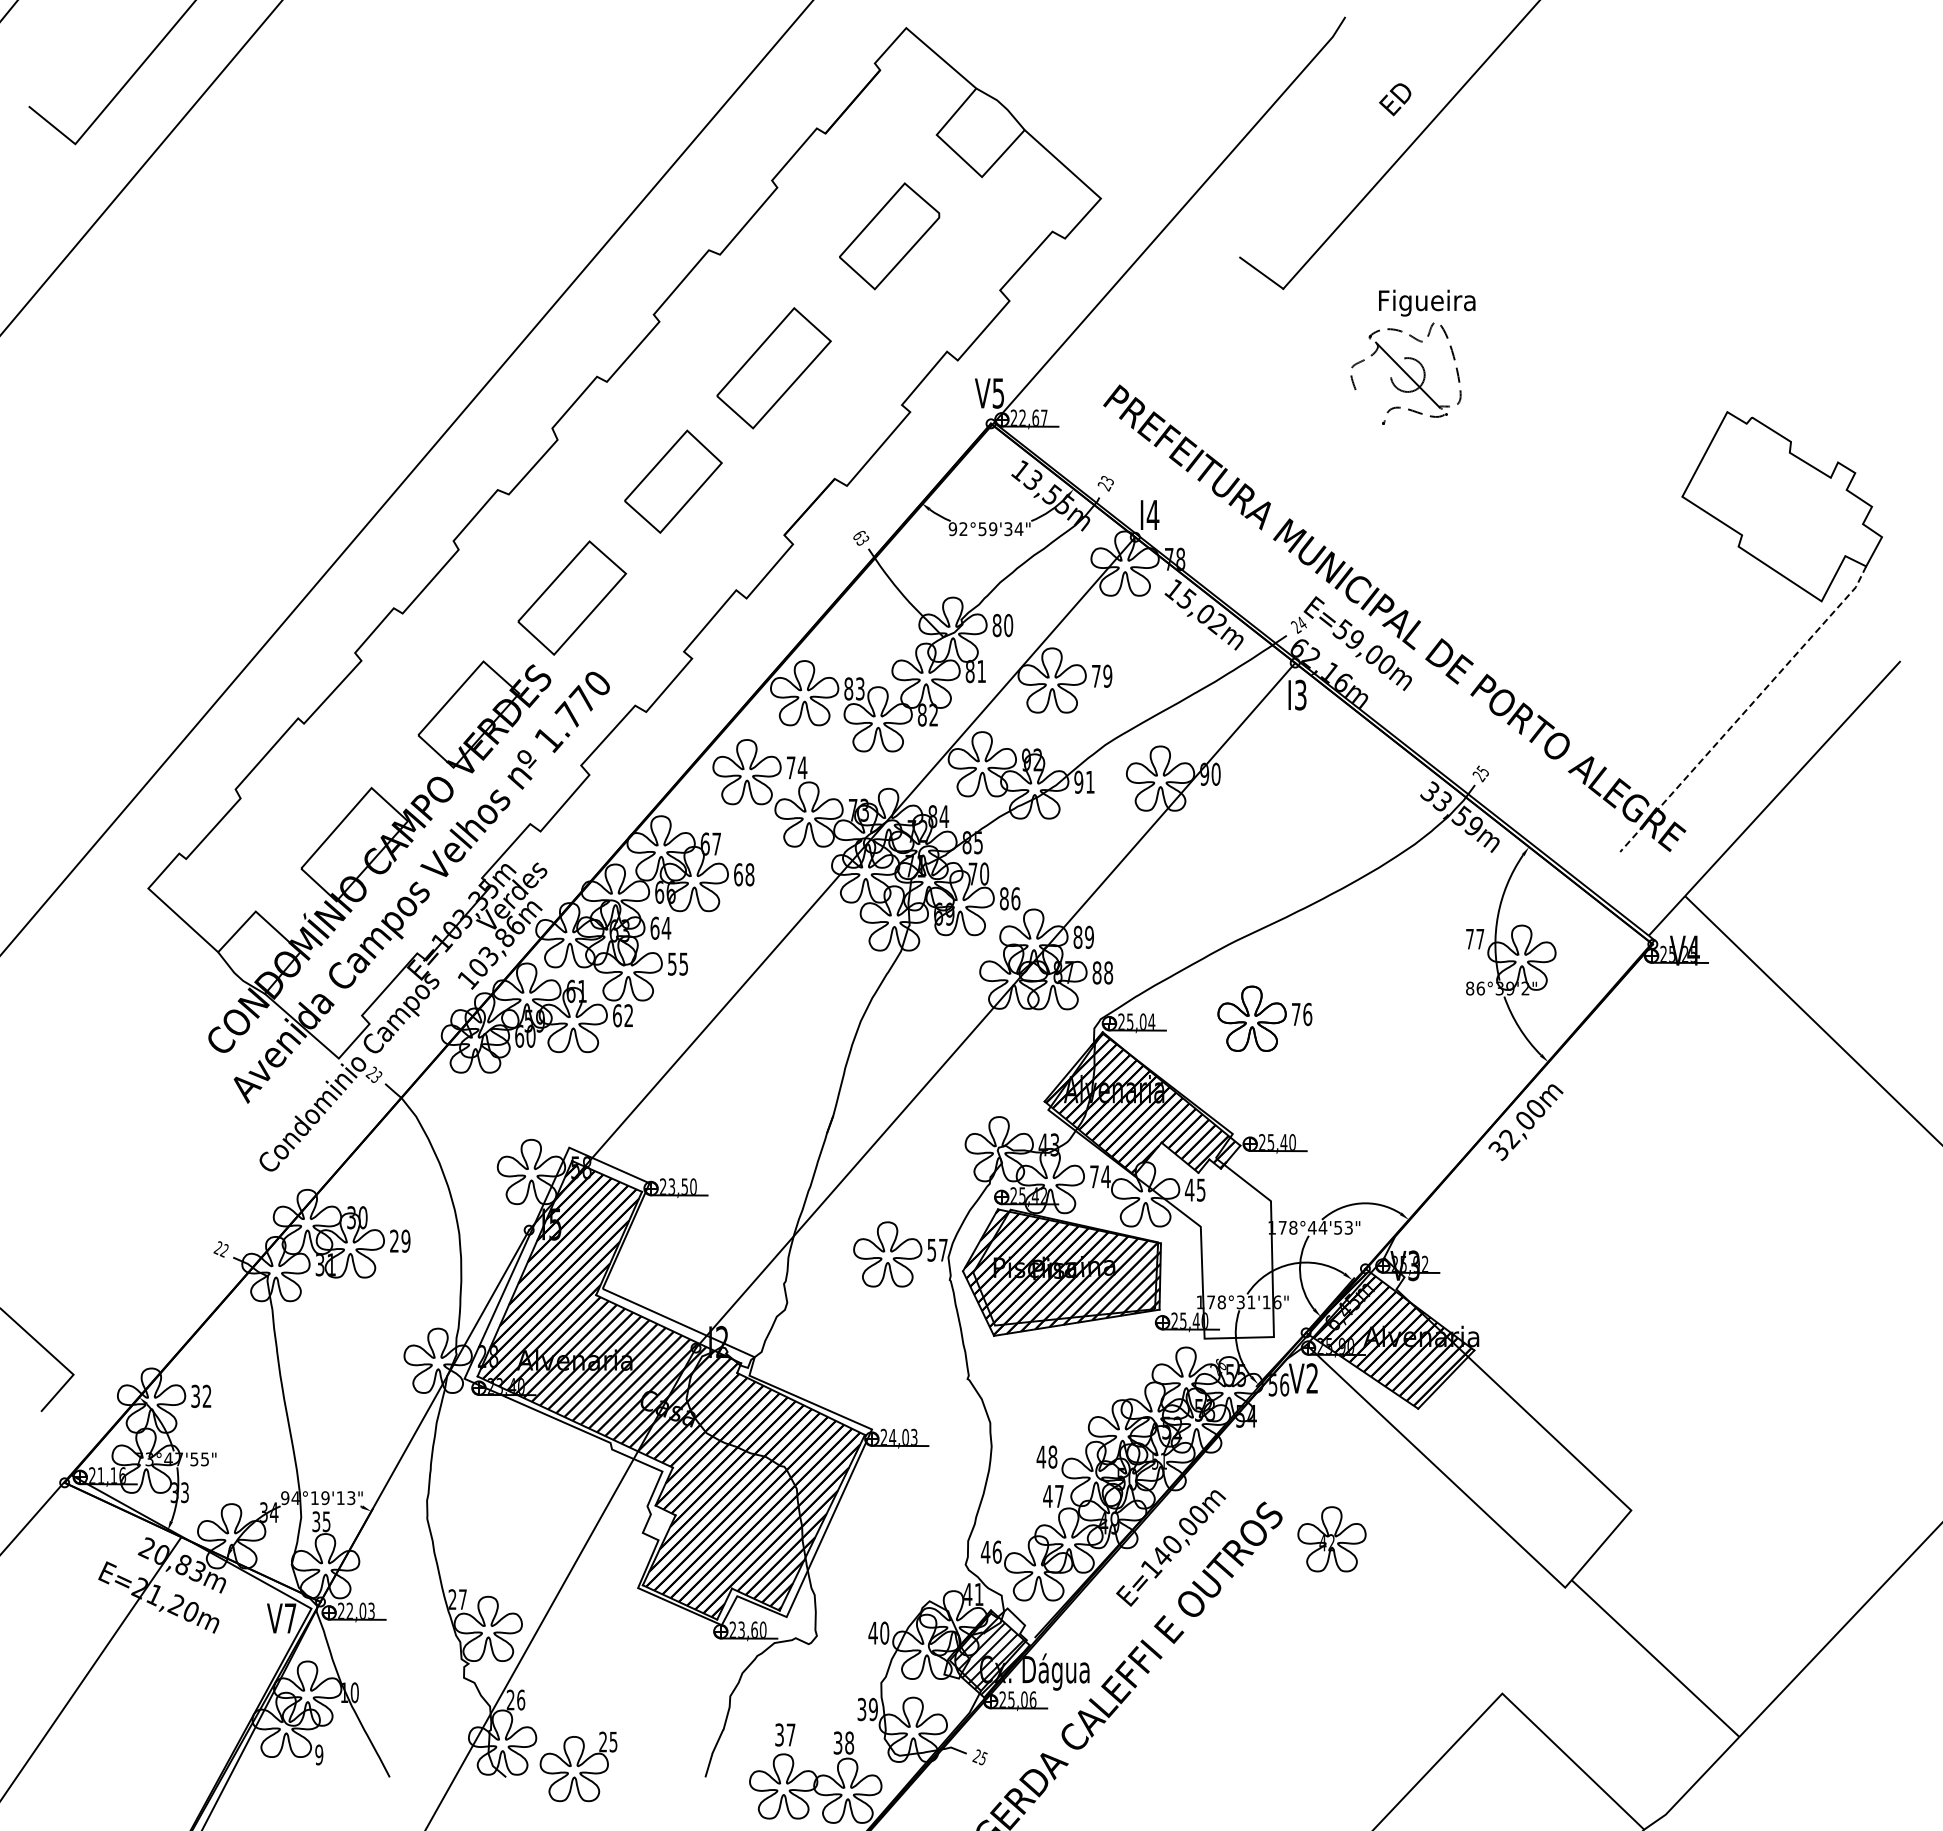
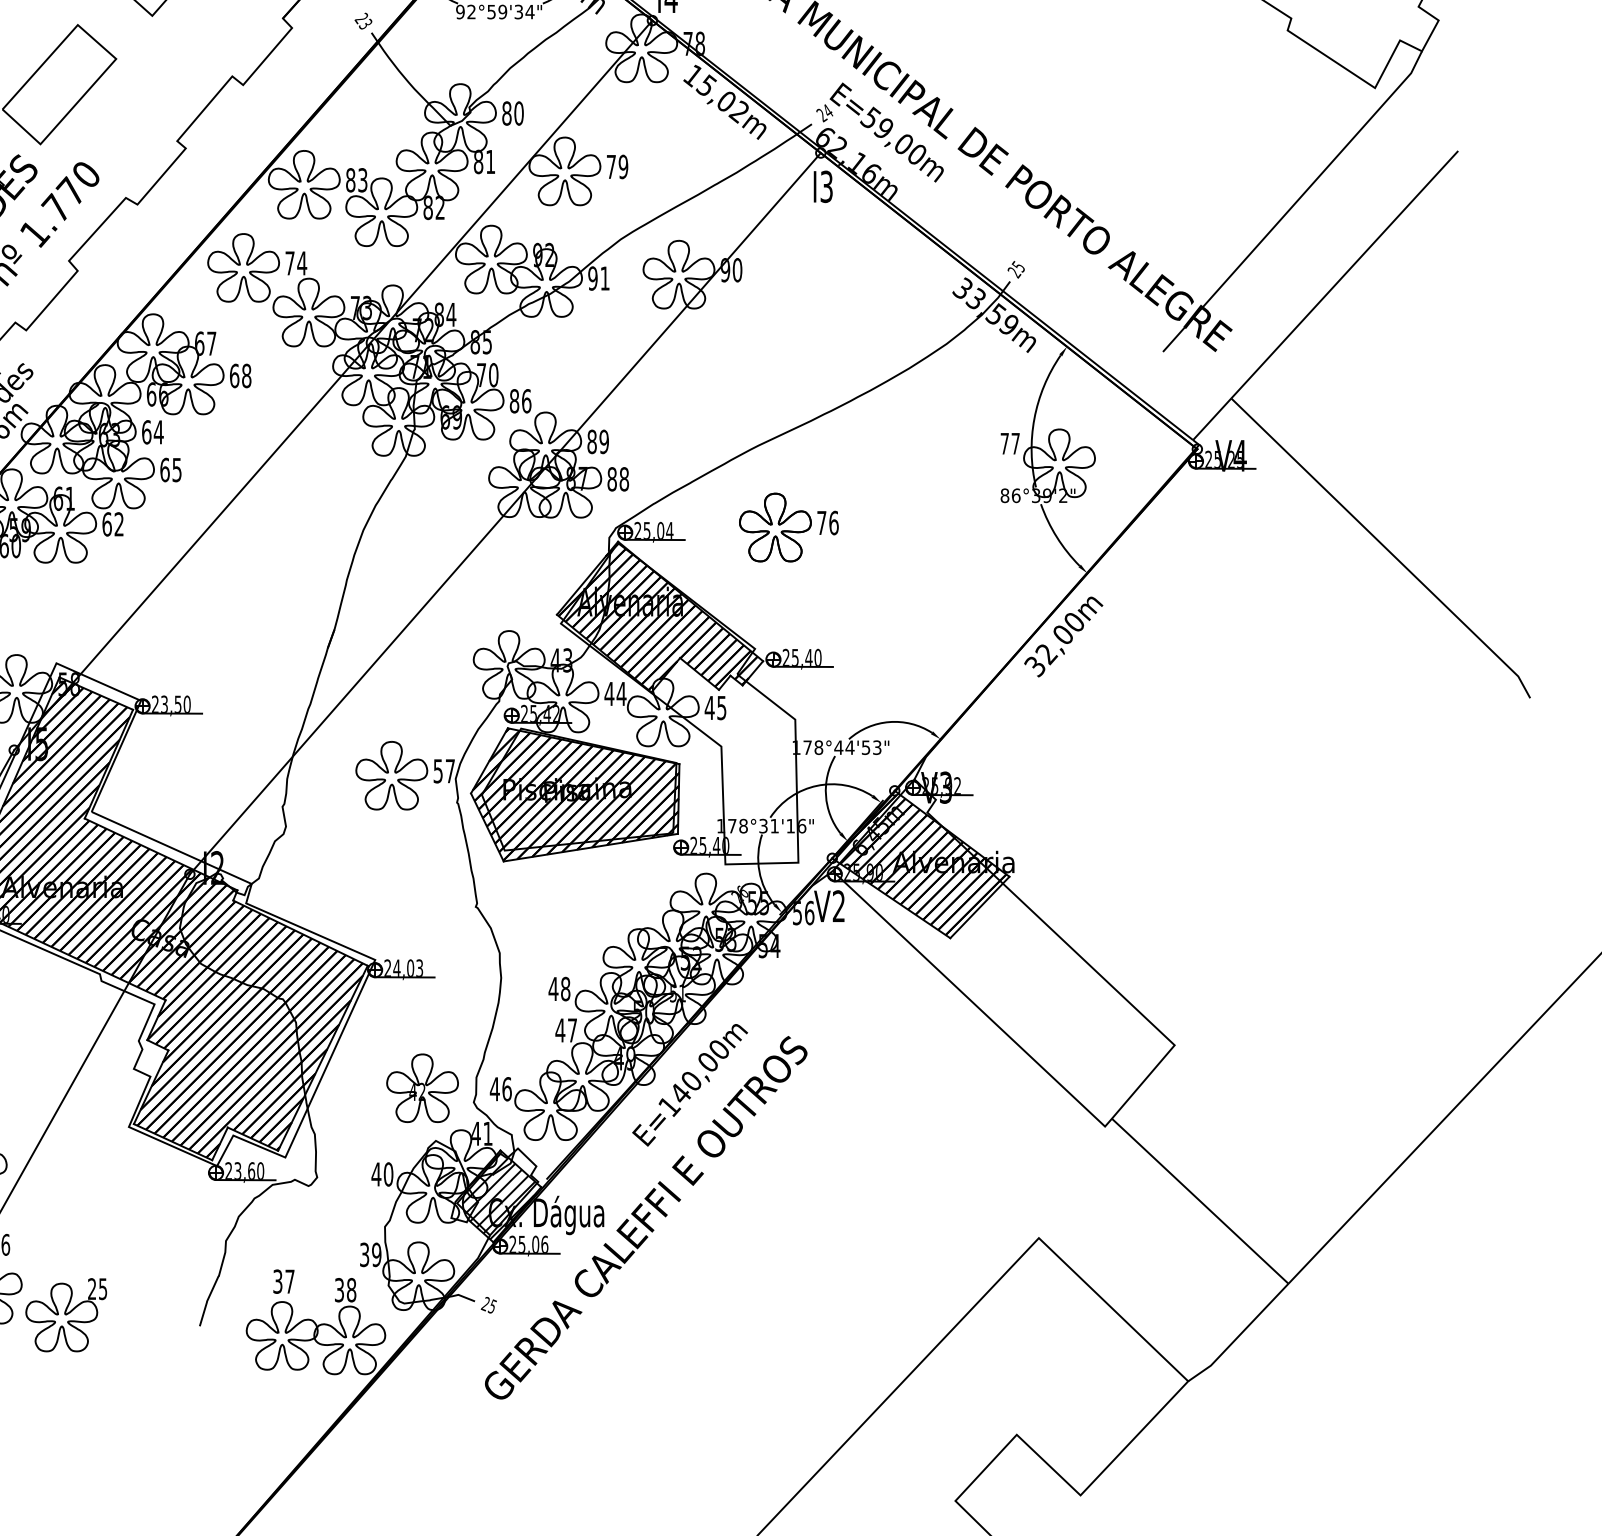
text: (858, 534) -> (360, 17), 63 -> 23
line: (1746, 710) -> (1295, 202), dashed -> solid
text: (672, 963) -> (165, 469), 55 -> 65
text: (1094, 1176) -> (609, 693), 74 -> 44
part: (1331, 1539) -> (422, 1088), moved

